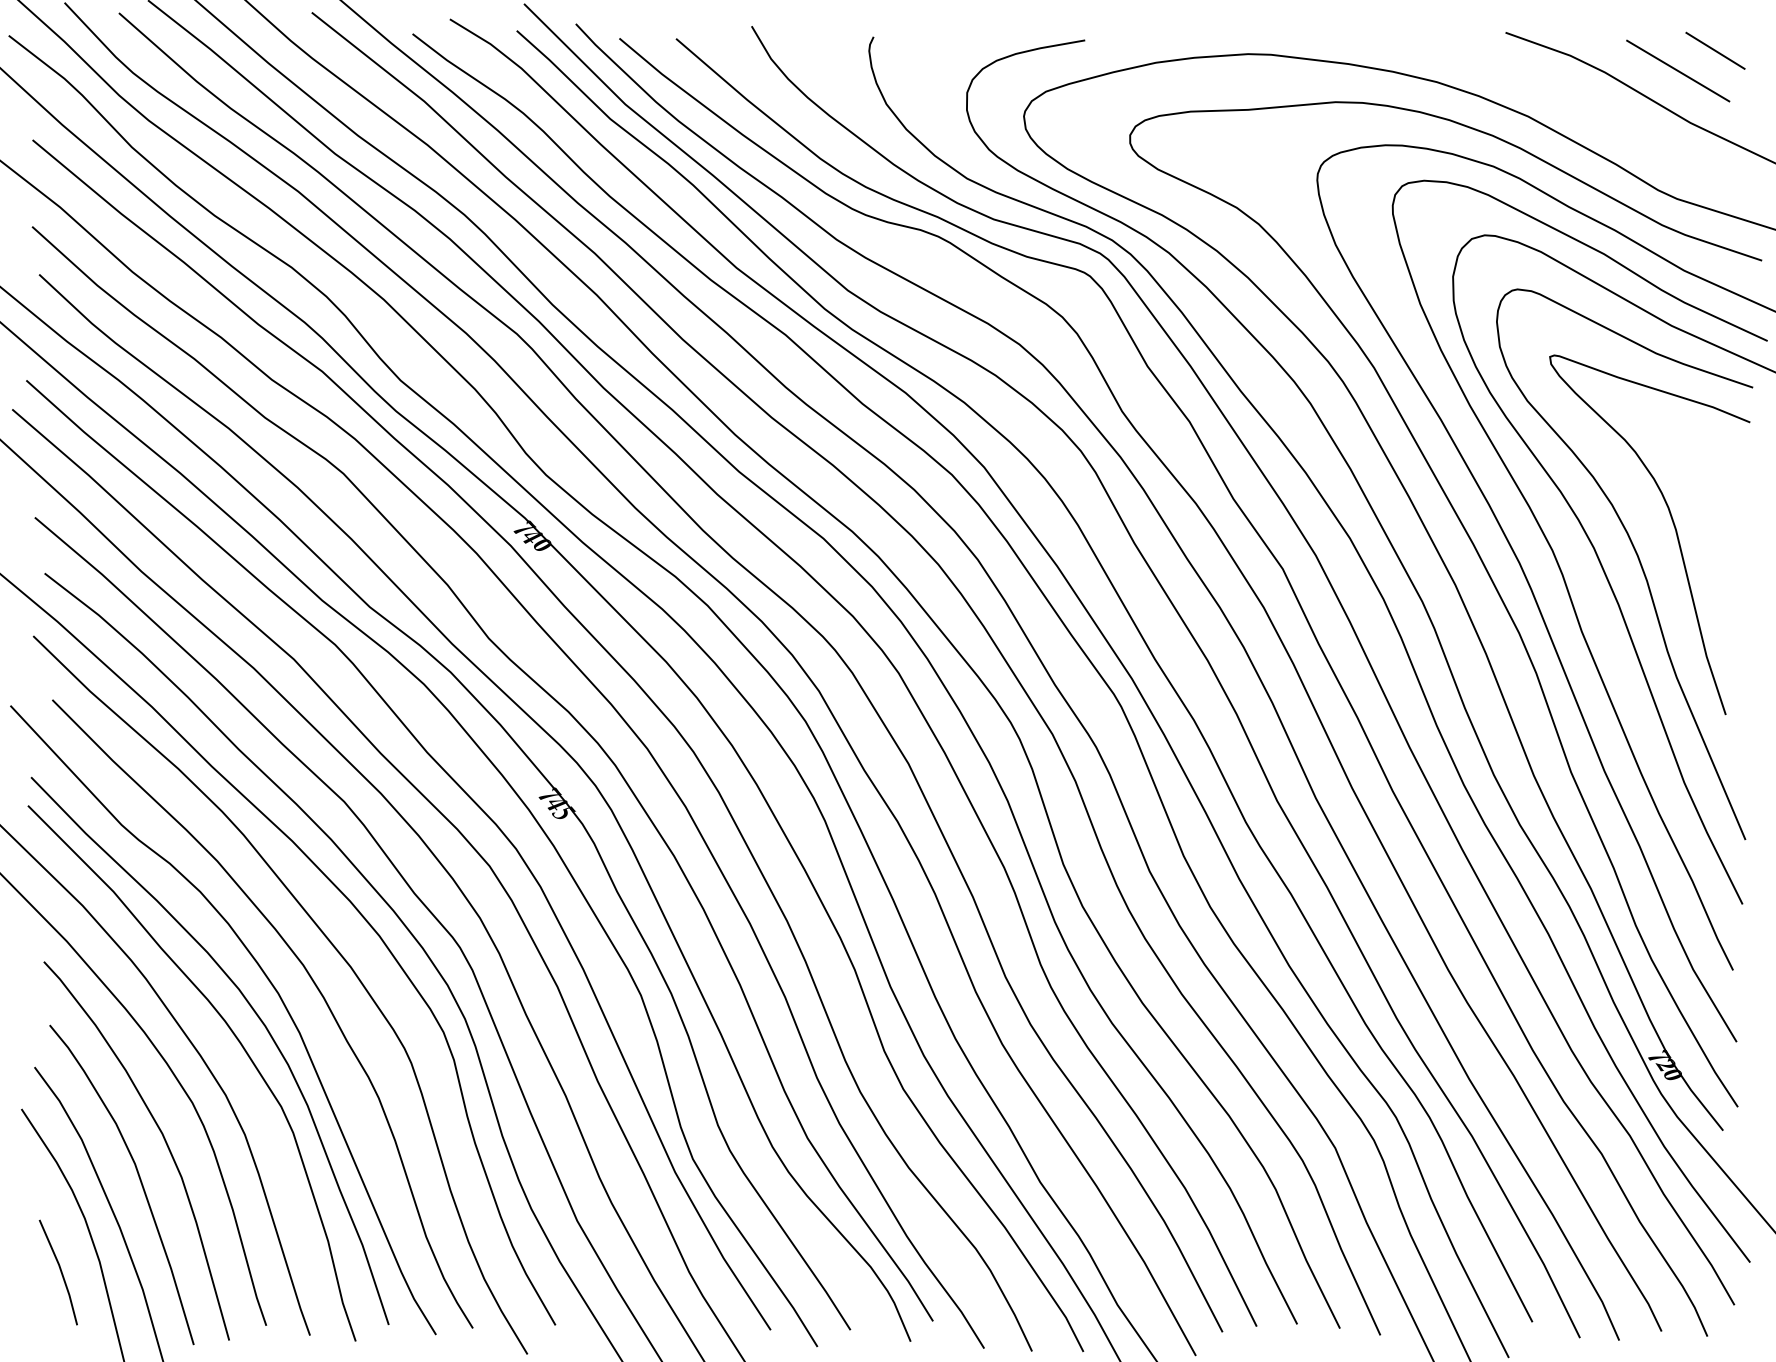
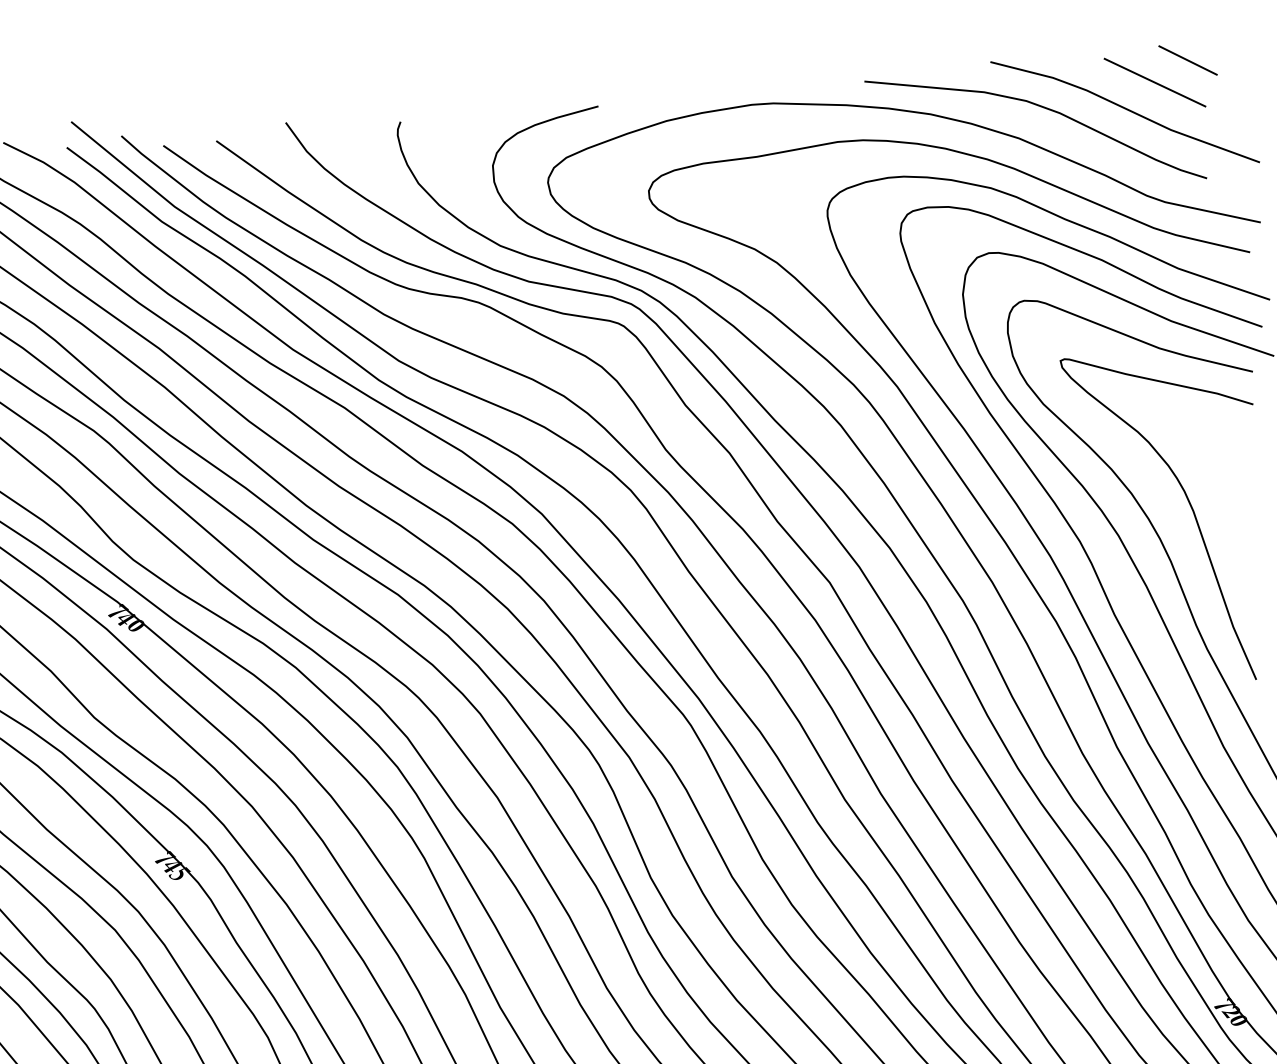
curve: (1555, 86) -> (1041, 107), added

